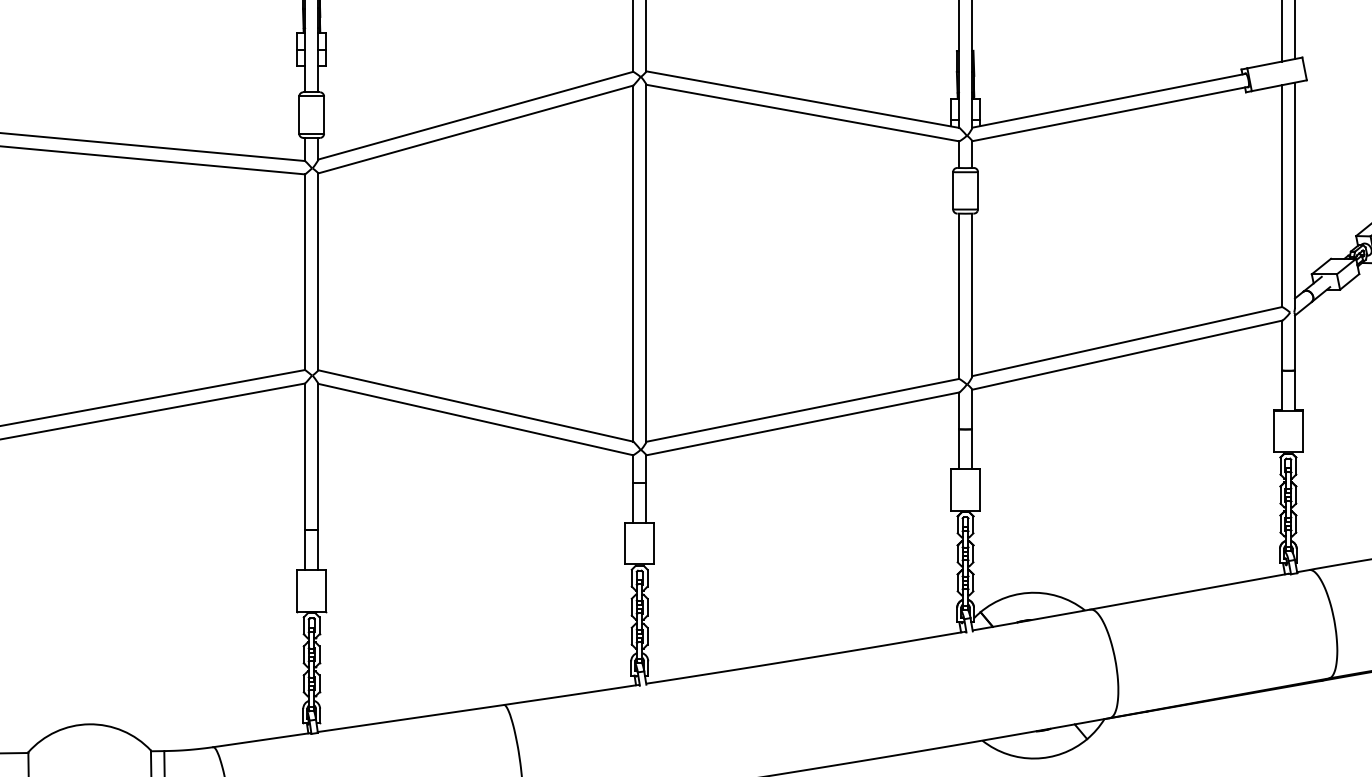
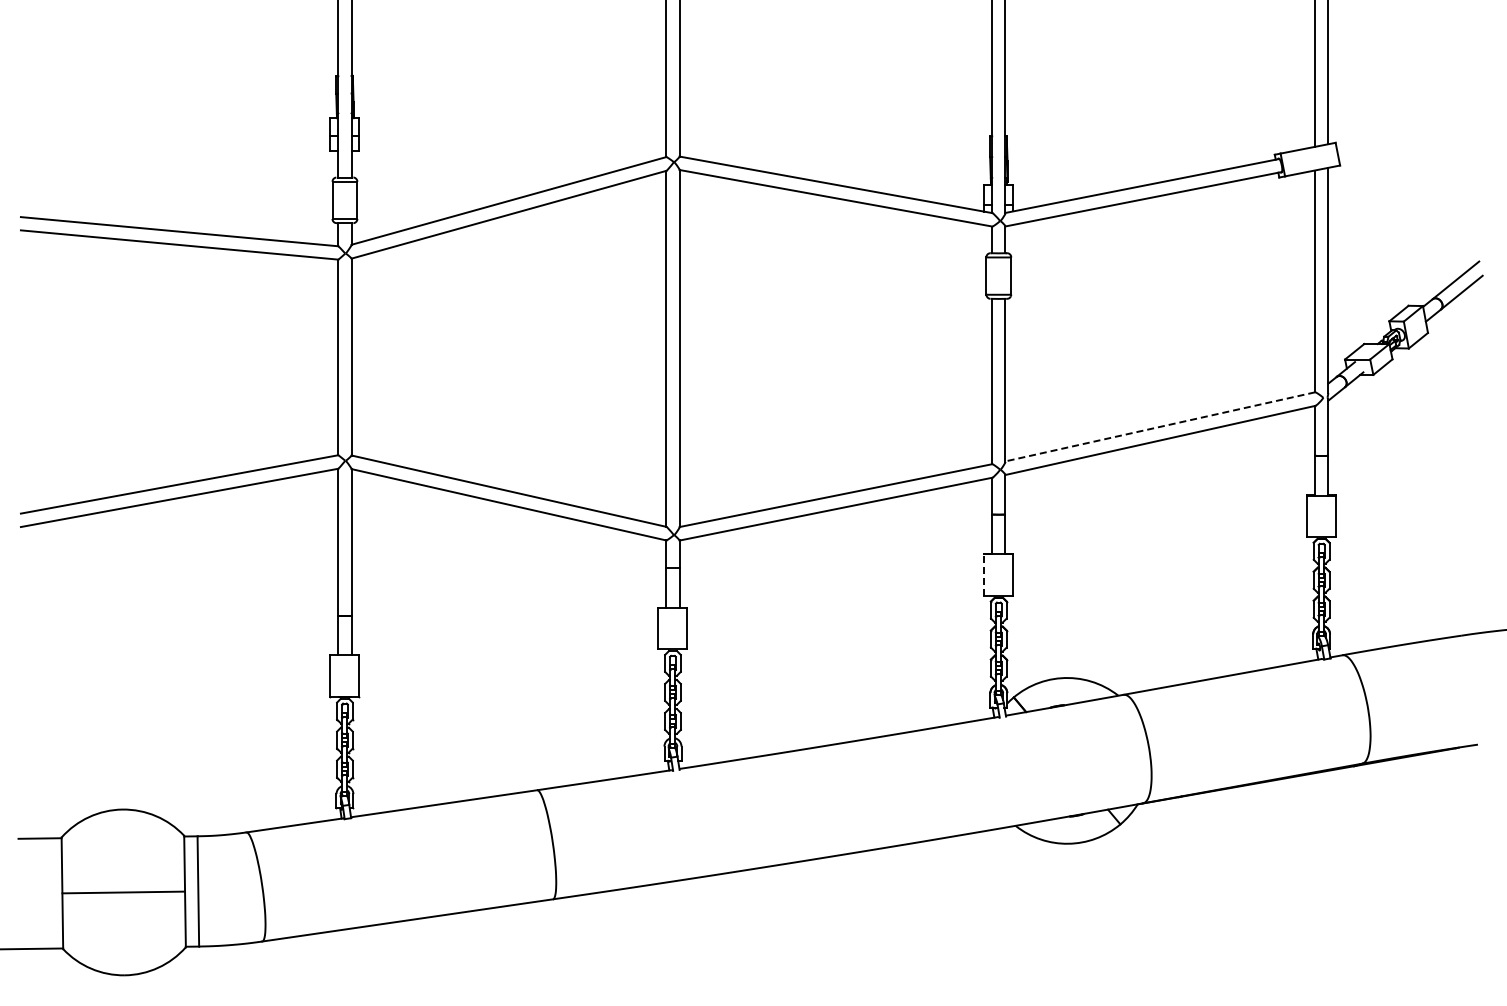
line: (1127, 341) -> (1160, 426), solid -> dashed
line: (951, 490) -> (984, 575), solid -> dashed

